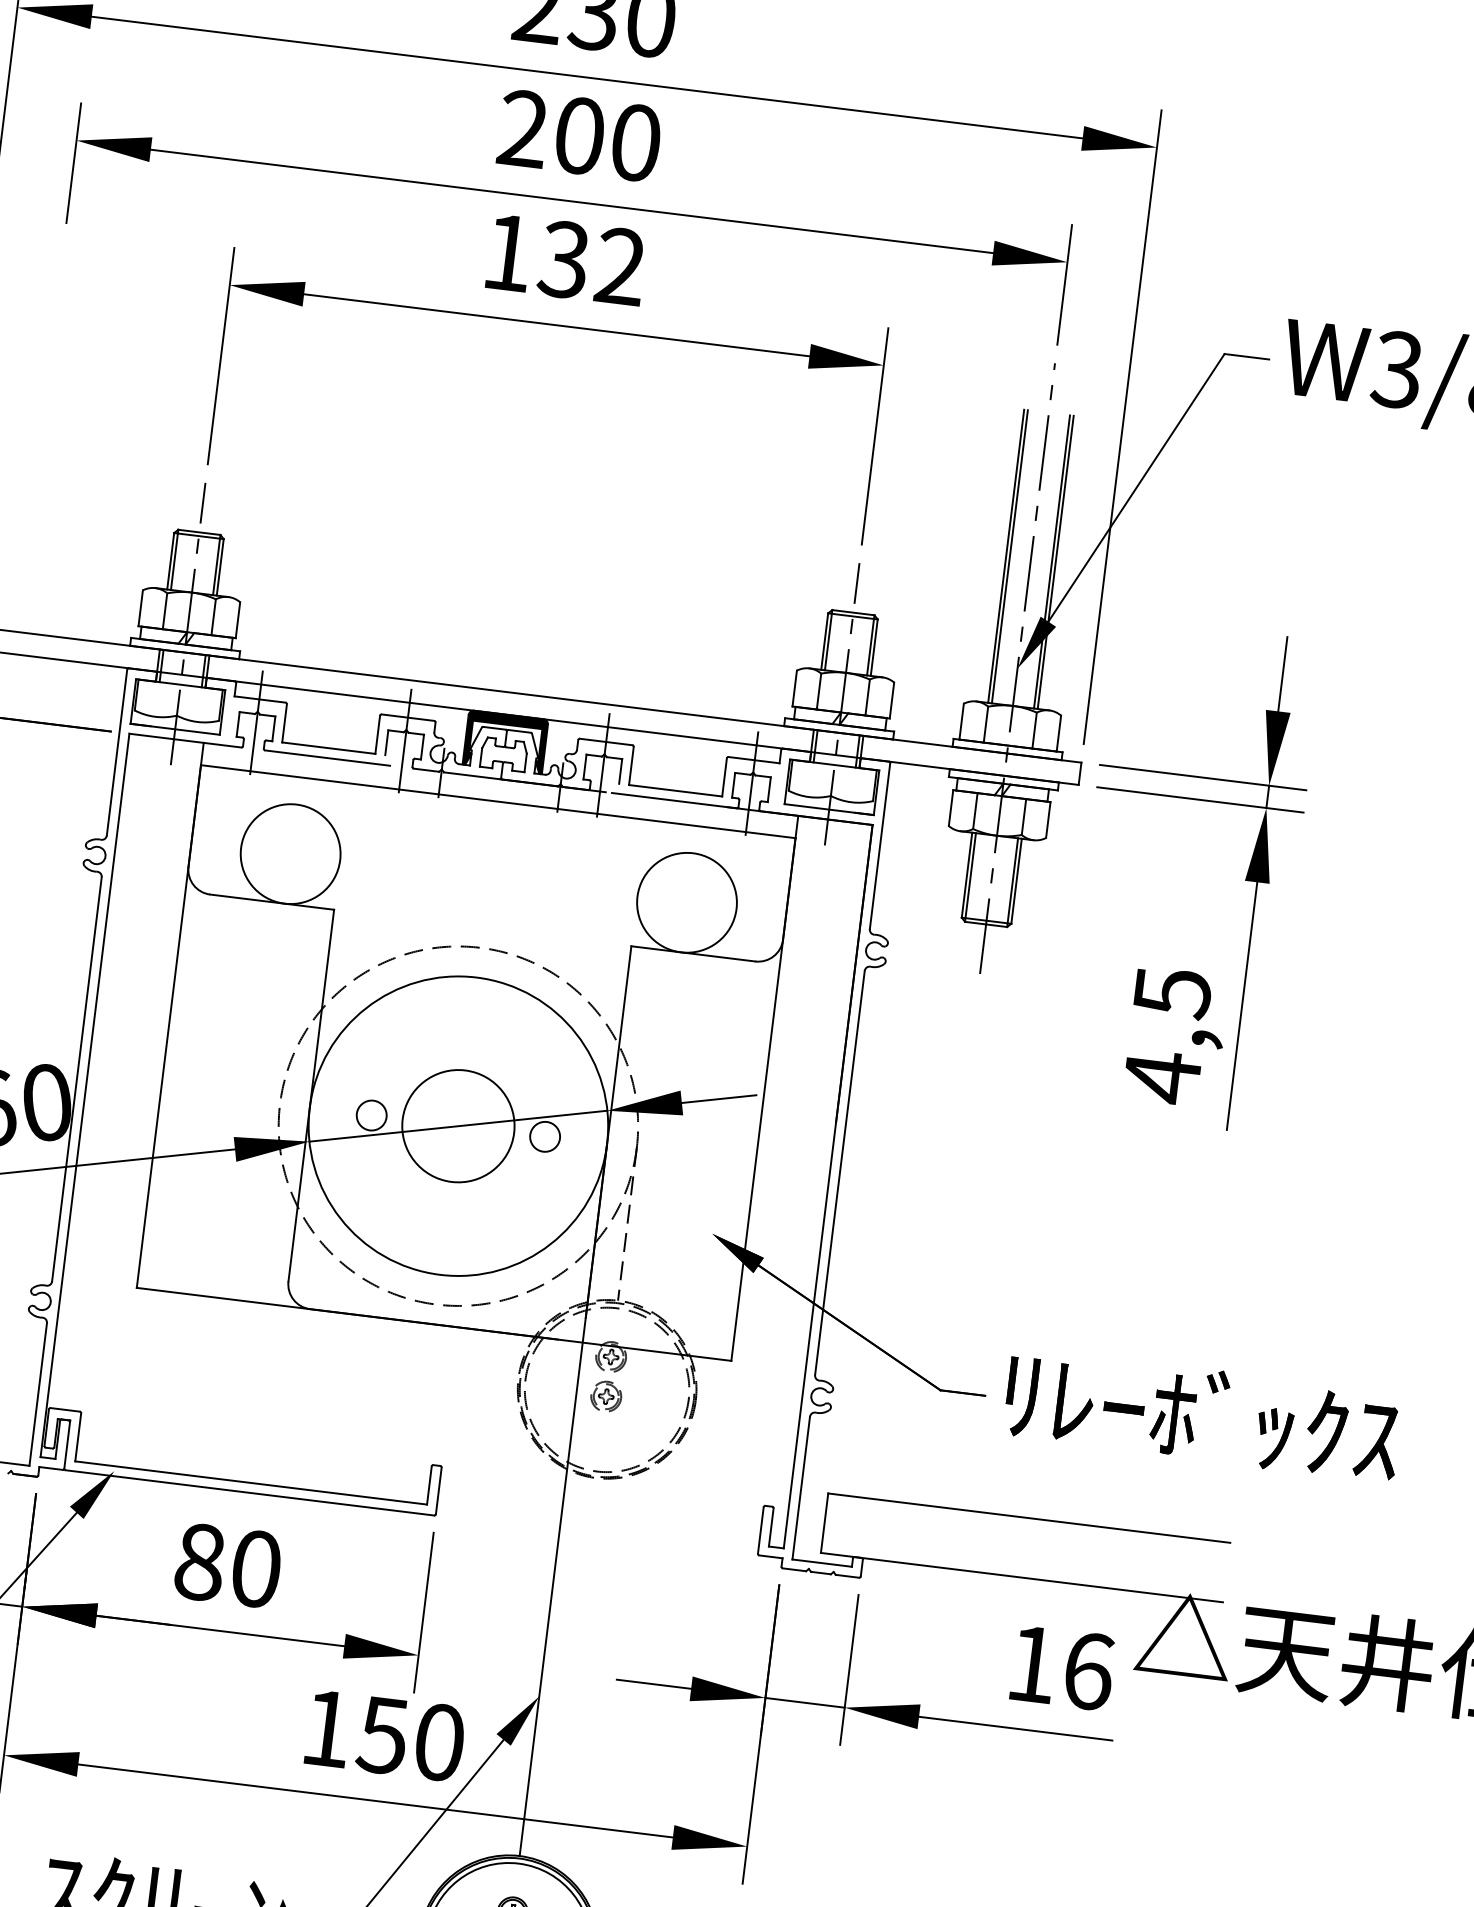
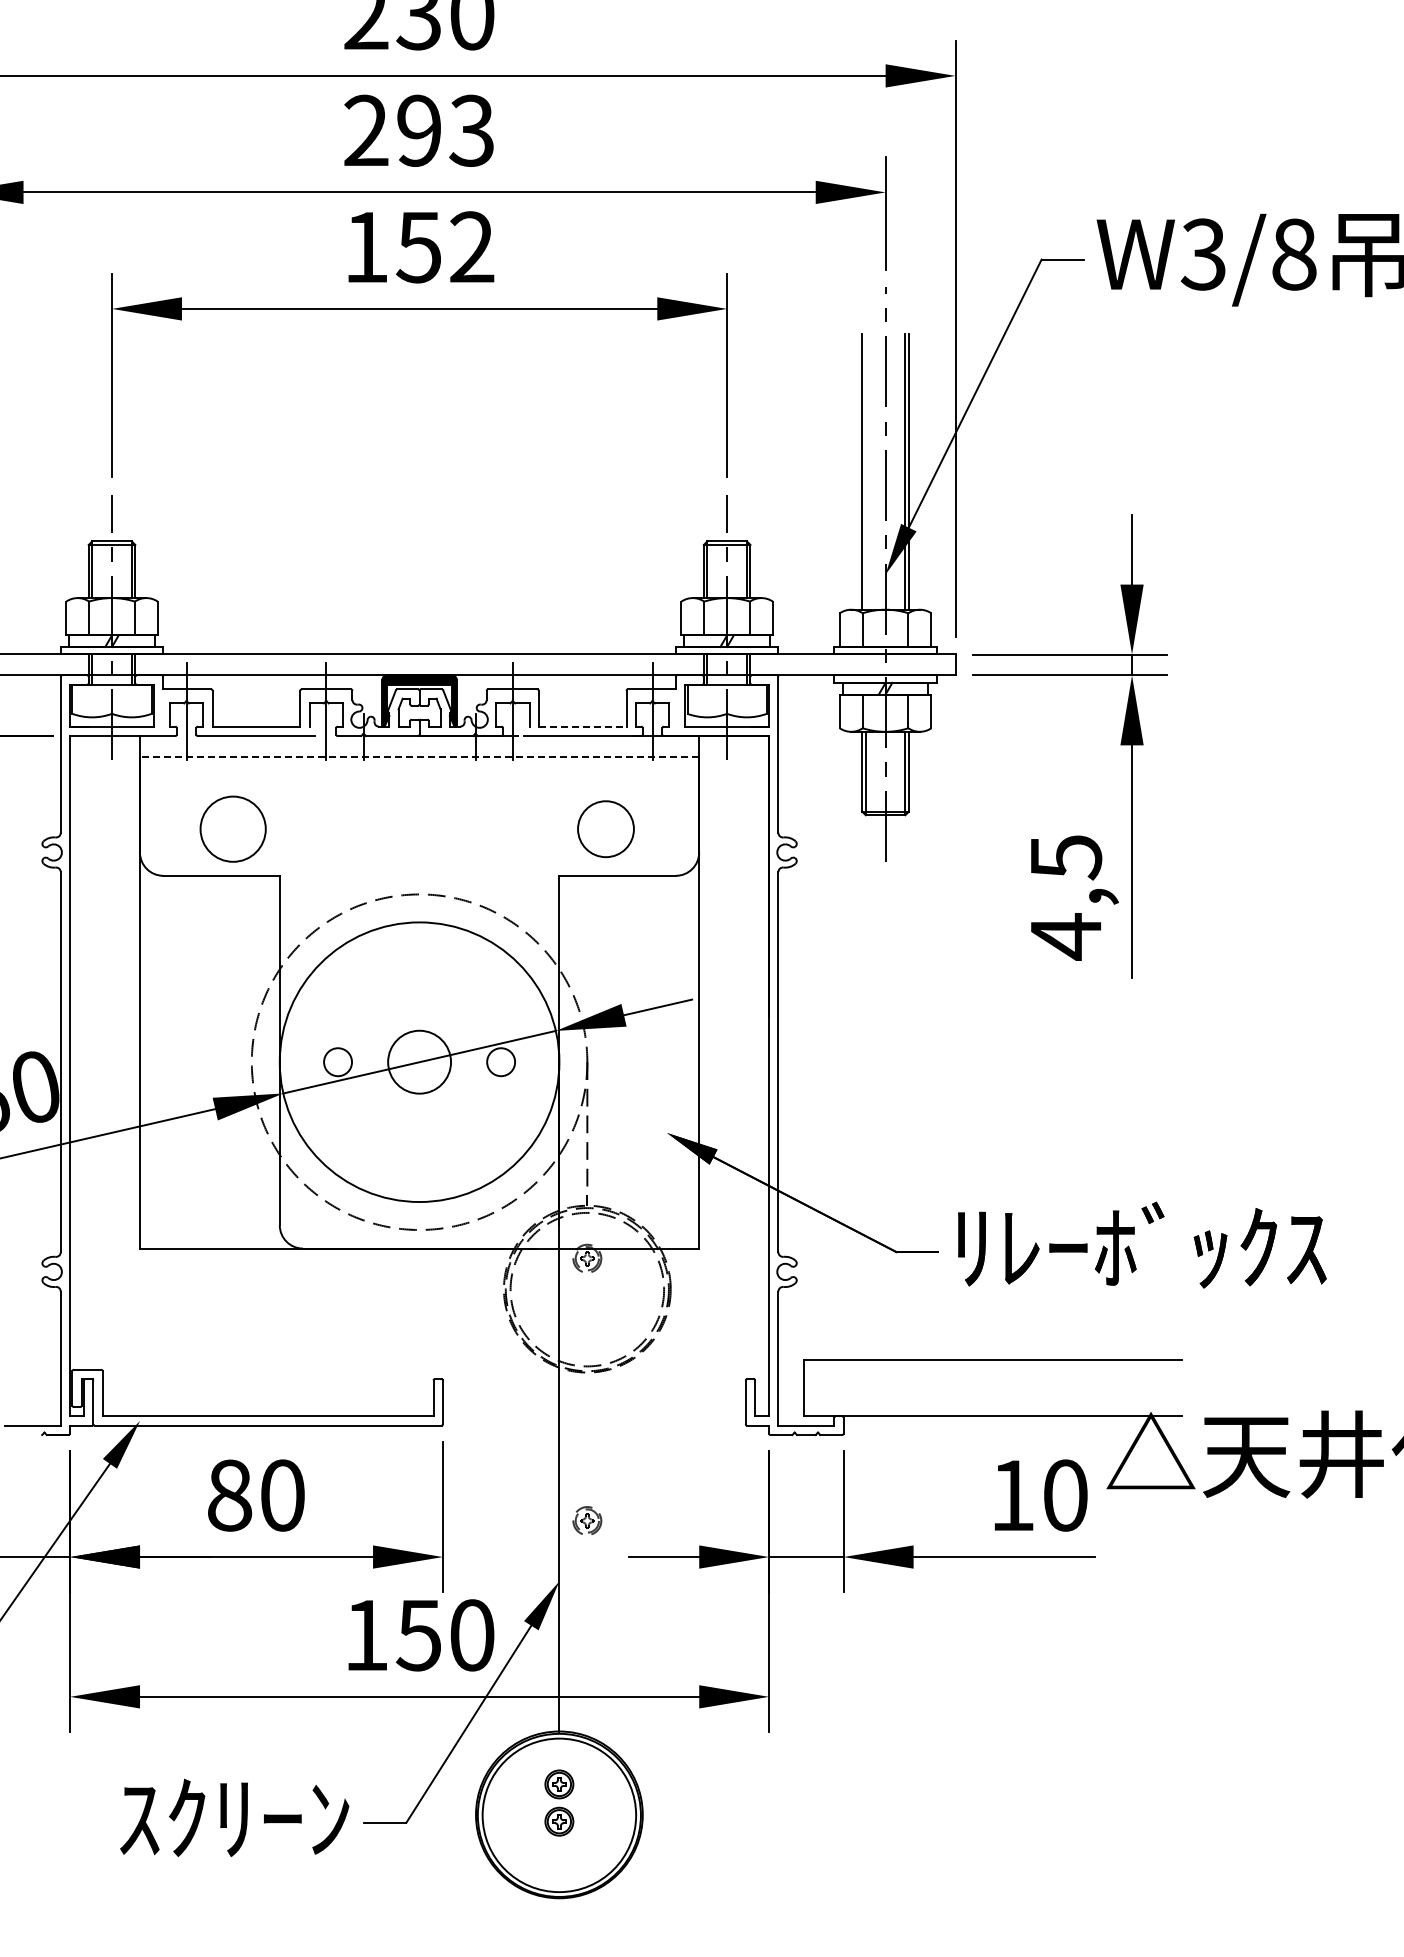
text: (607, 138) -> (445, 130), 200 -> 293
text: (563, 259) -> (418, 247), 132 -> 152
line: (1009, 556) -> (865, 471), removed
line: (675, 790) -> (582, 726), solid -> dashed
line: (498, 801) -> (419, 756), solid -> dashed
circle: (290, 853) -> (232, 828), size x0.7
circle: (686, 901) -> (605, 828), size x0.6
circle: (458, 1125) -> (419, 1061), size x0.6
part: (606, 1396) -> (587, 1520), moved
text: (1089, 1671) -> (1066, 1495), 16 -> 10

